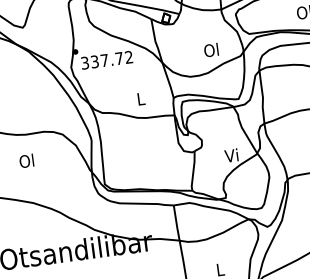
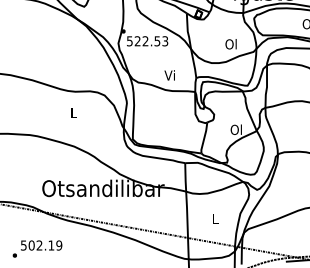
text: (107, 60) -> (147, 41), 337.72 -> 522.53
text: (139, 99) -> (169, 75), L -> Vi
text: (230, 155) -> (235, 129), Vi -> Ol
text: (26, 160) -> (73, 112), Ol -> L

